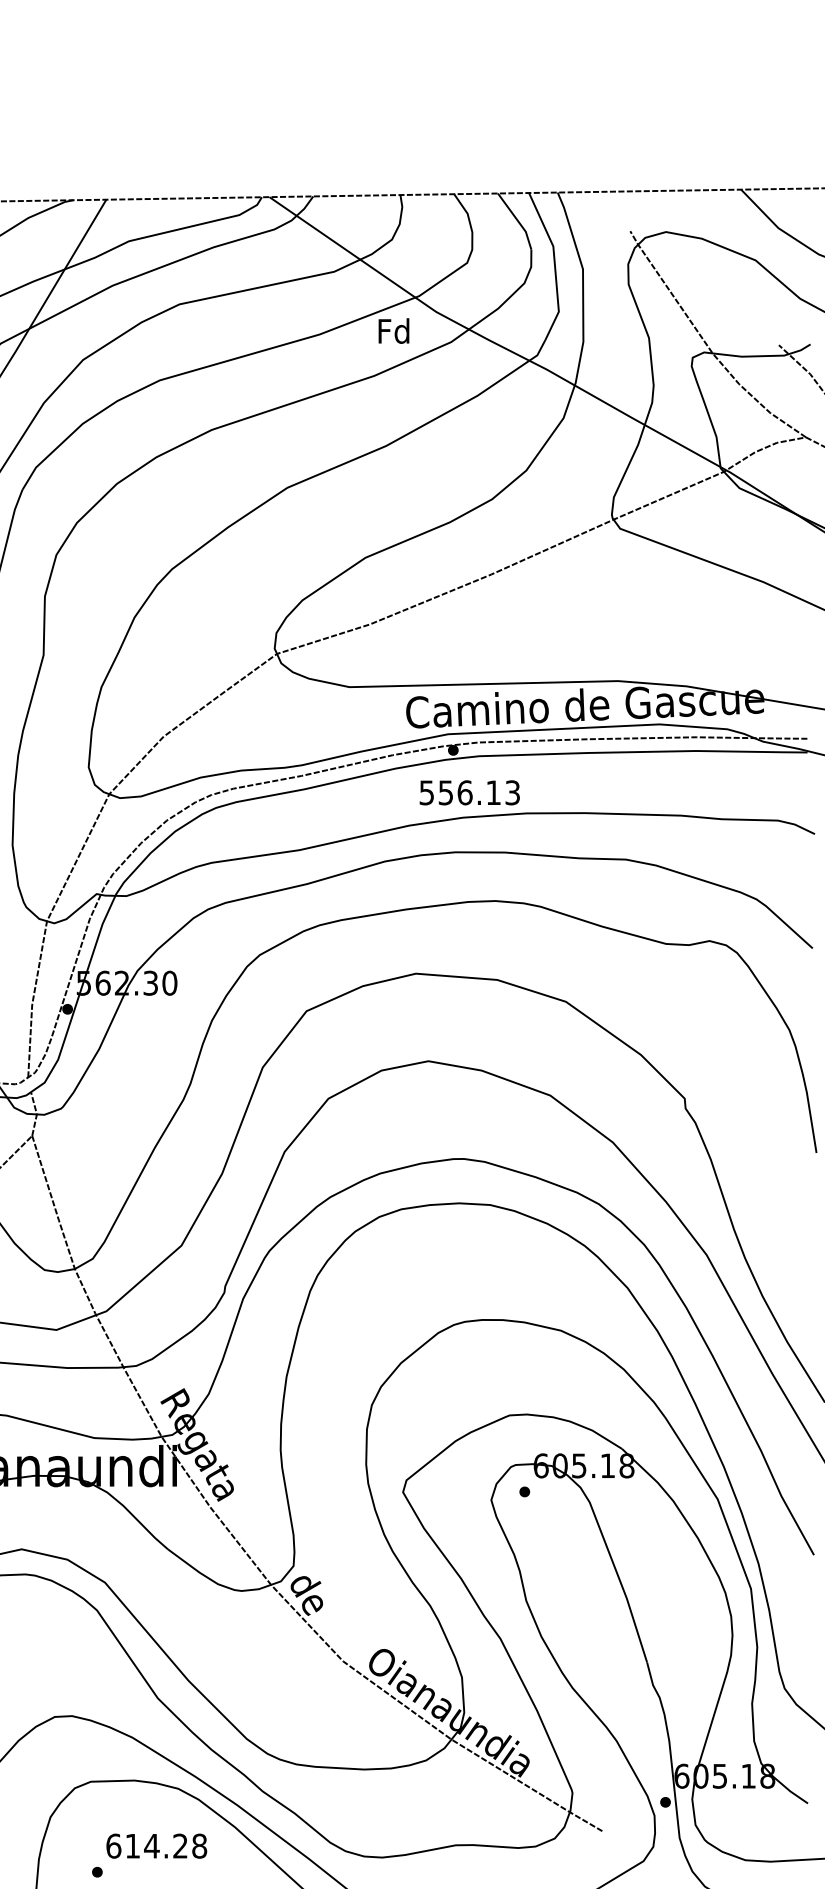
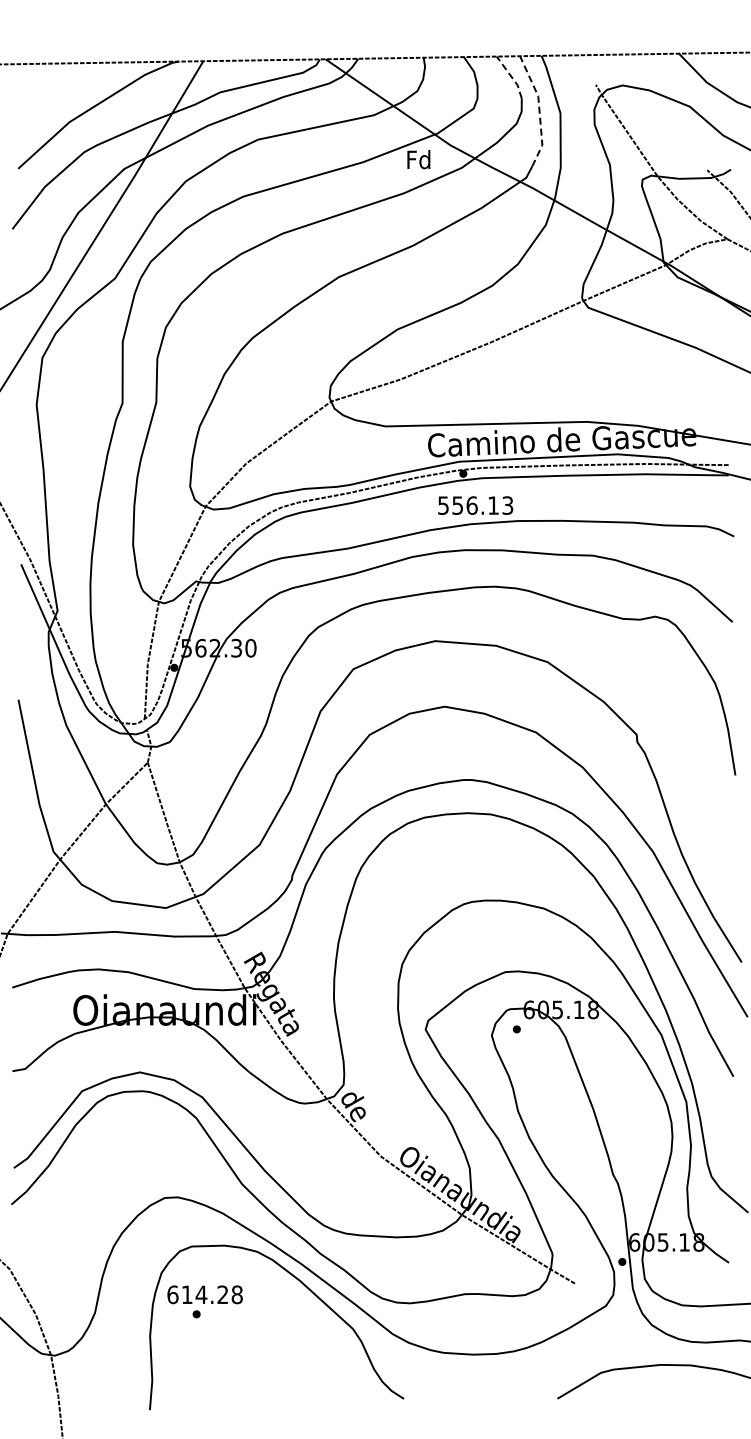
line: (517, 220) -> (511, 76), solid -> dashed
line: (555, 264) -> (539, 109), solid -> dashed
text: (155, 1845) -> (204, 1294), moved

